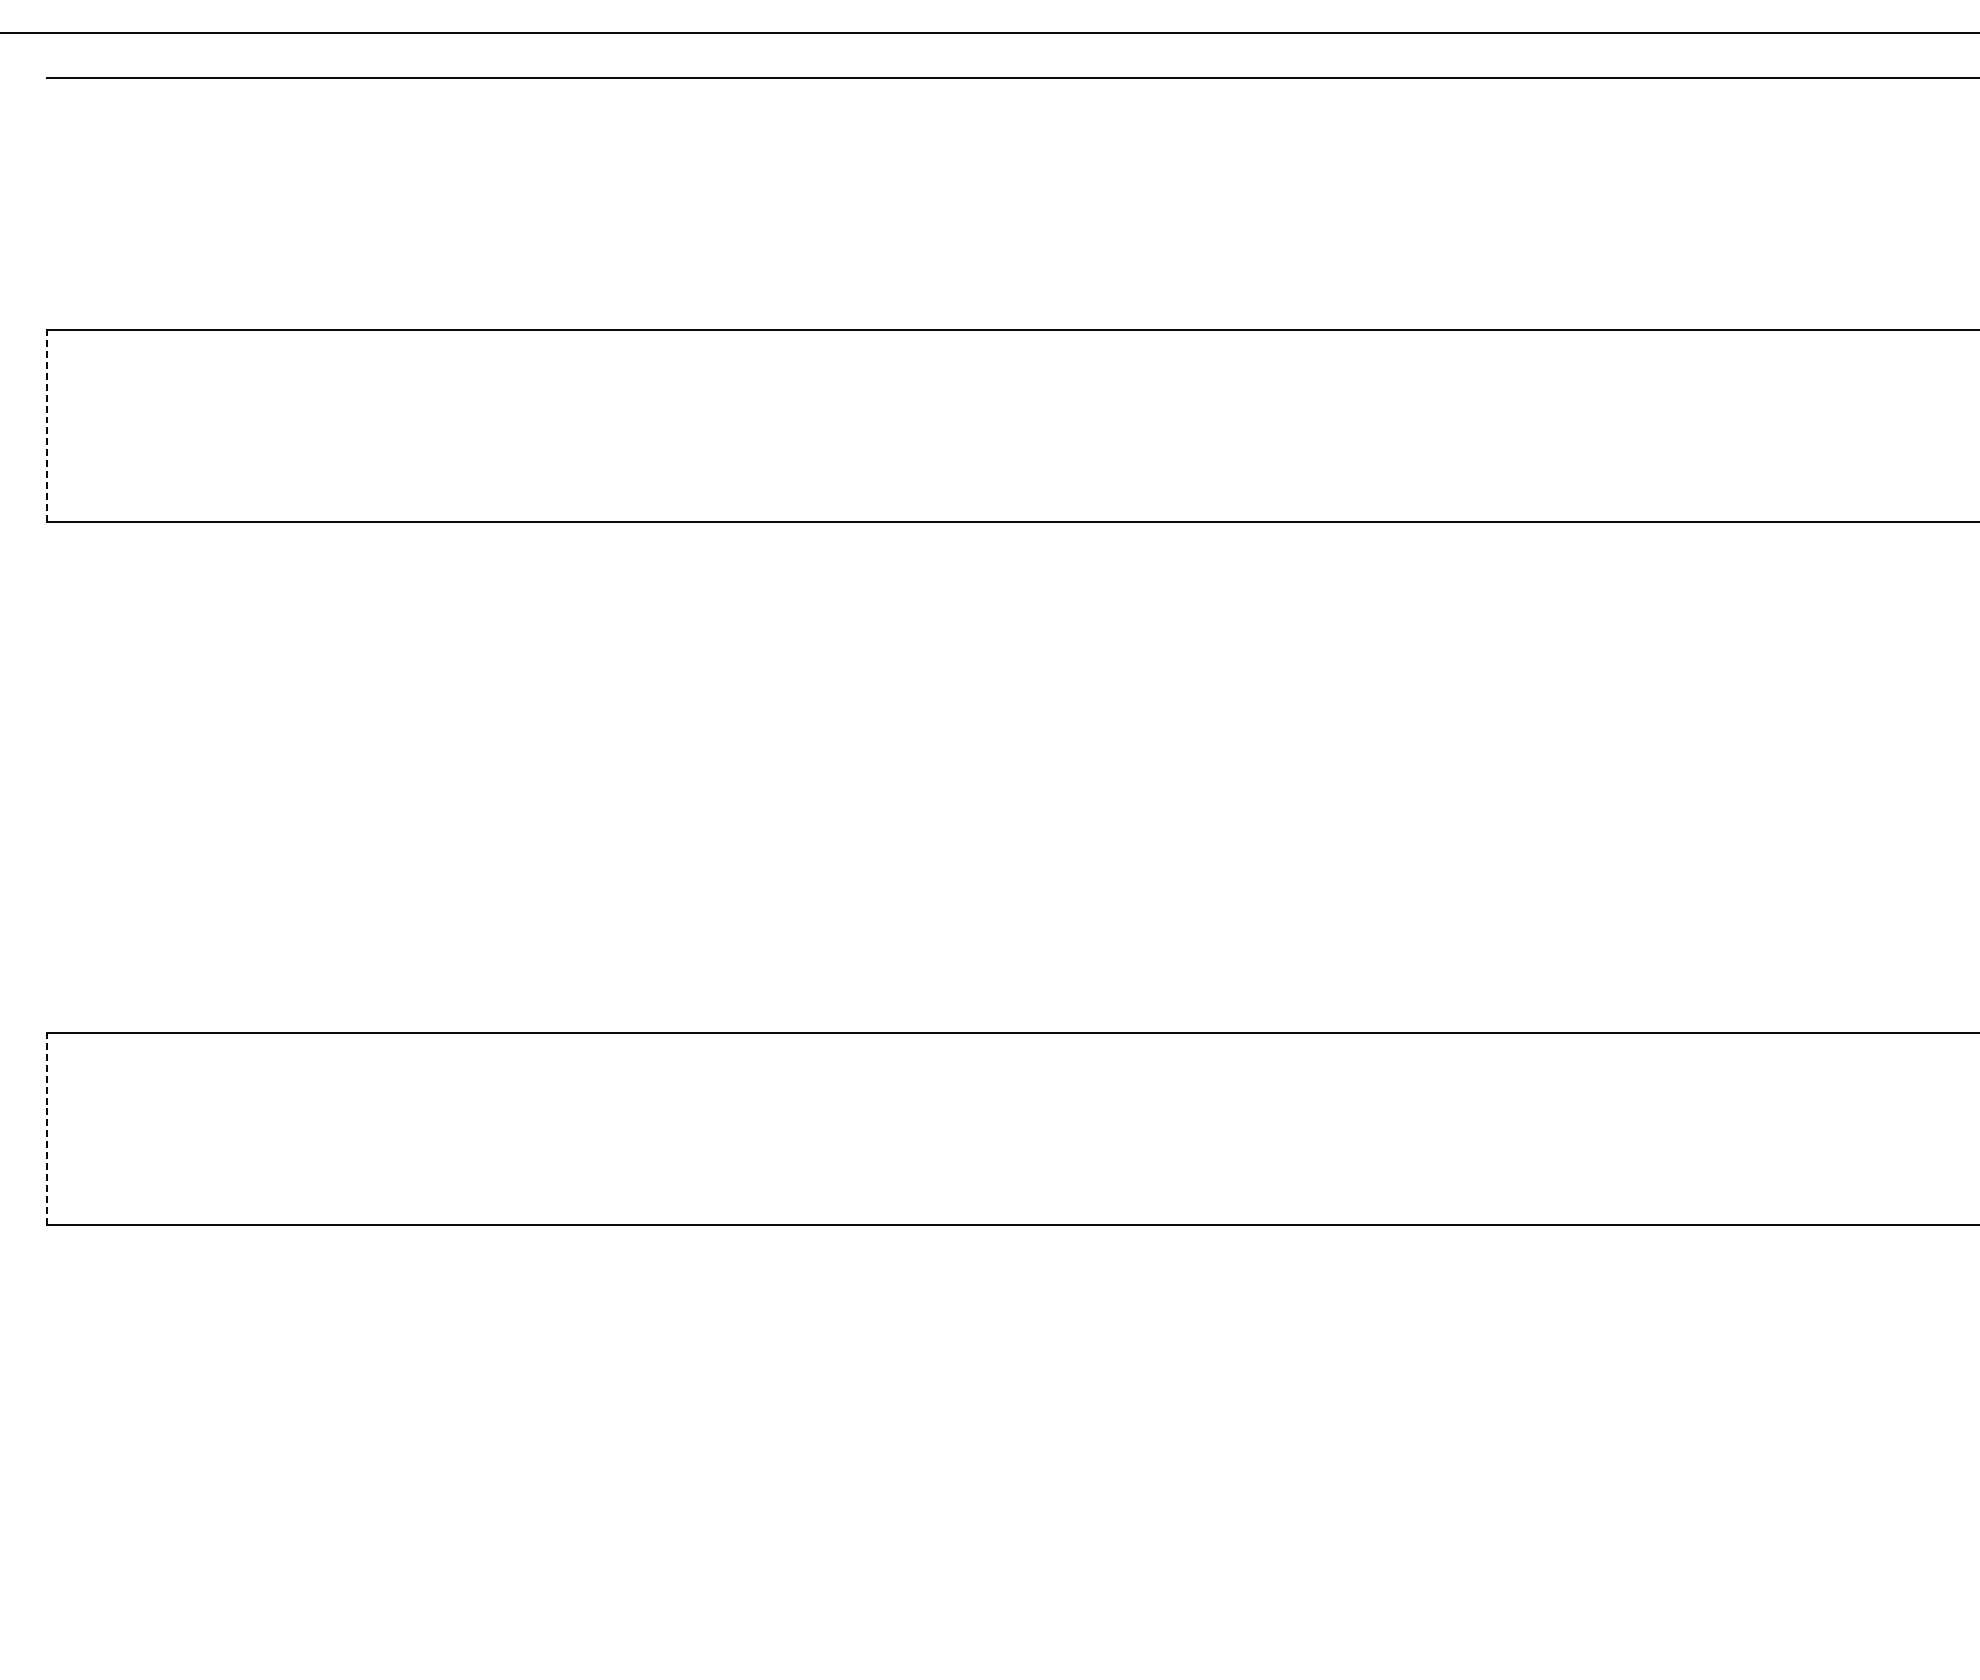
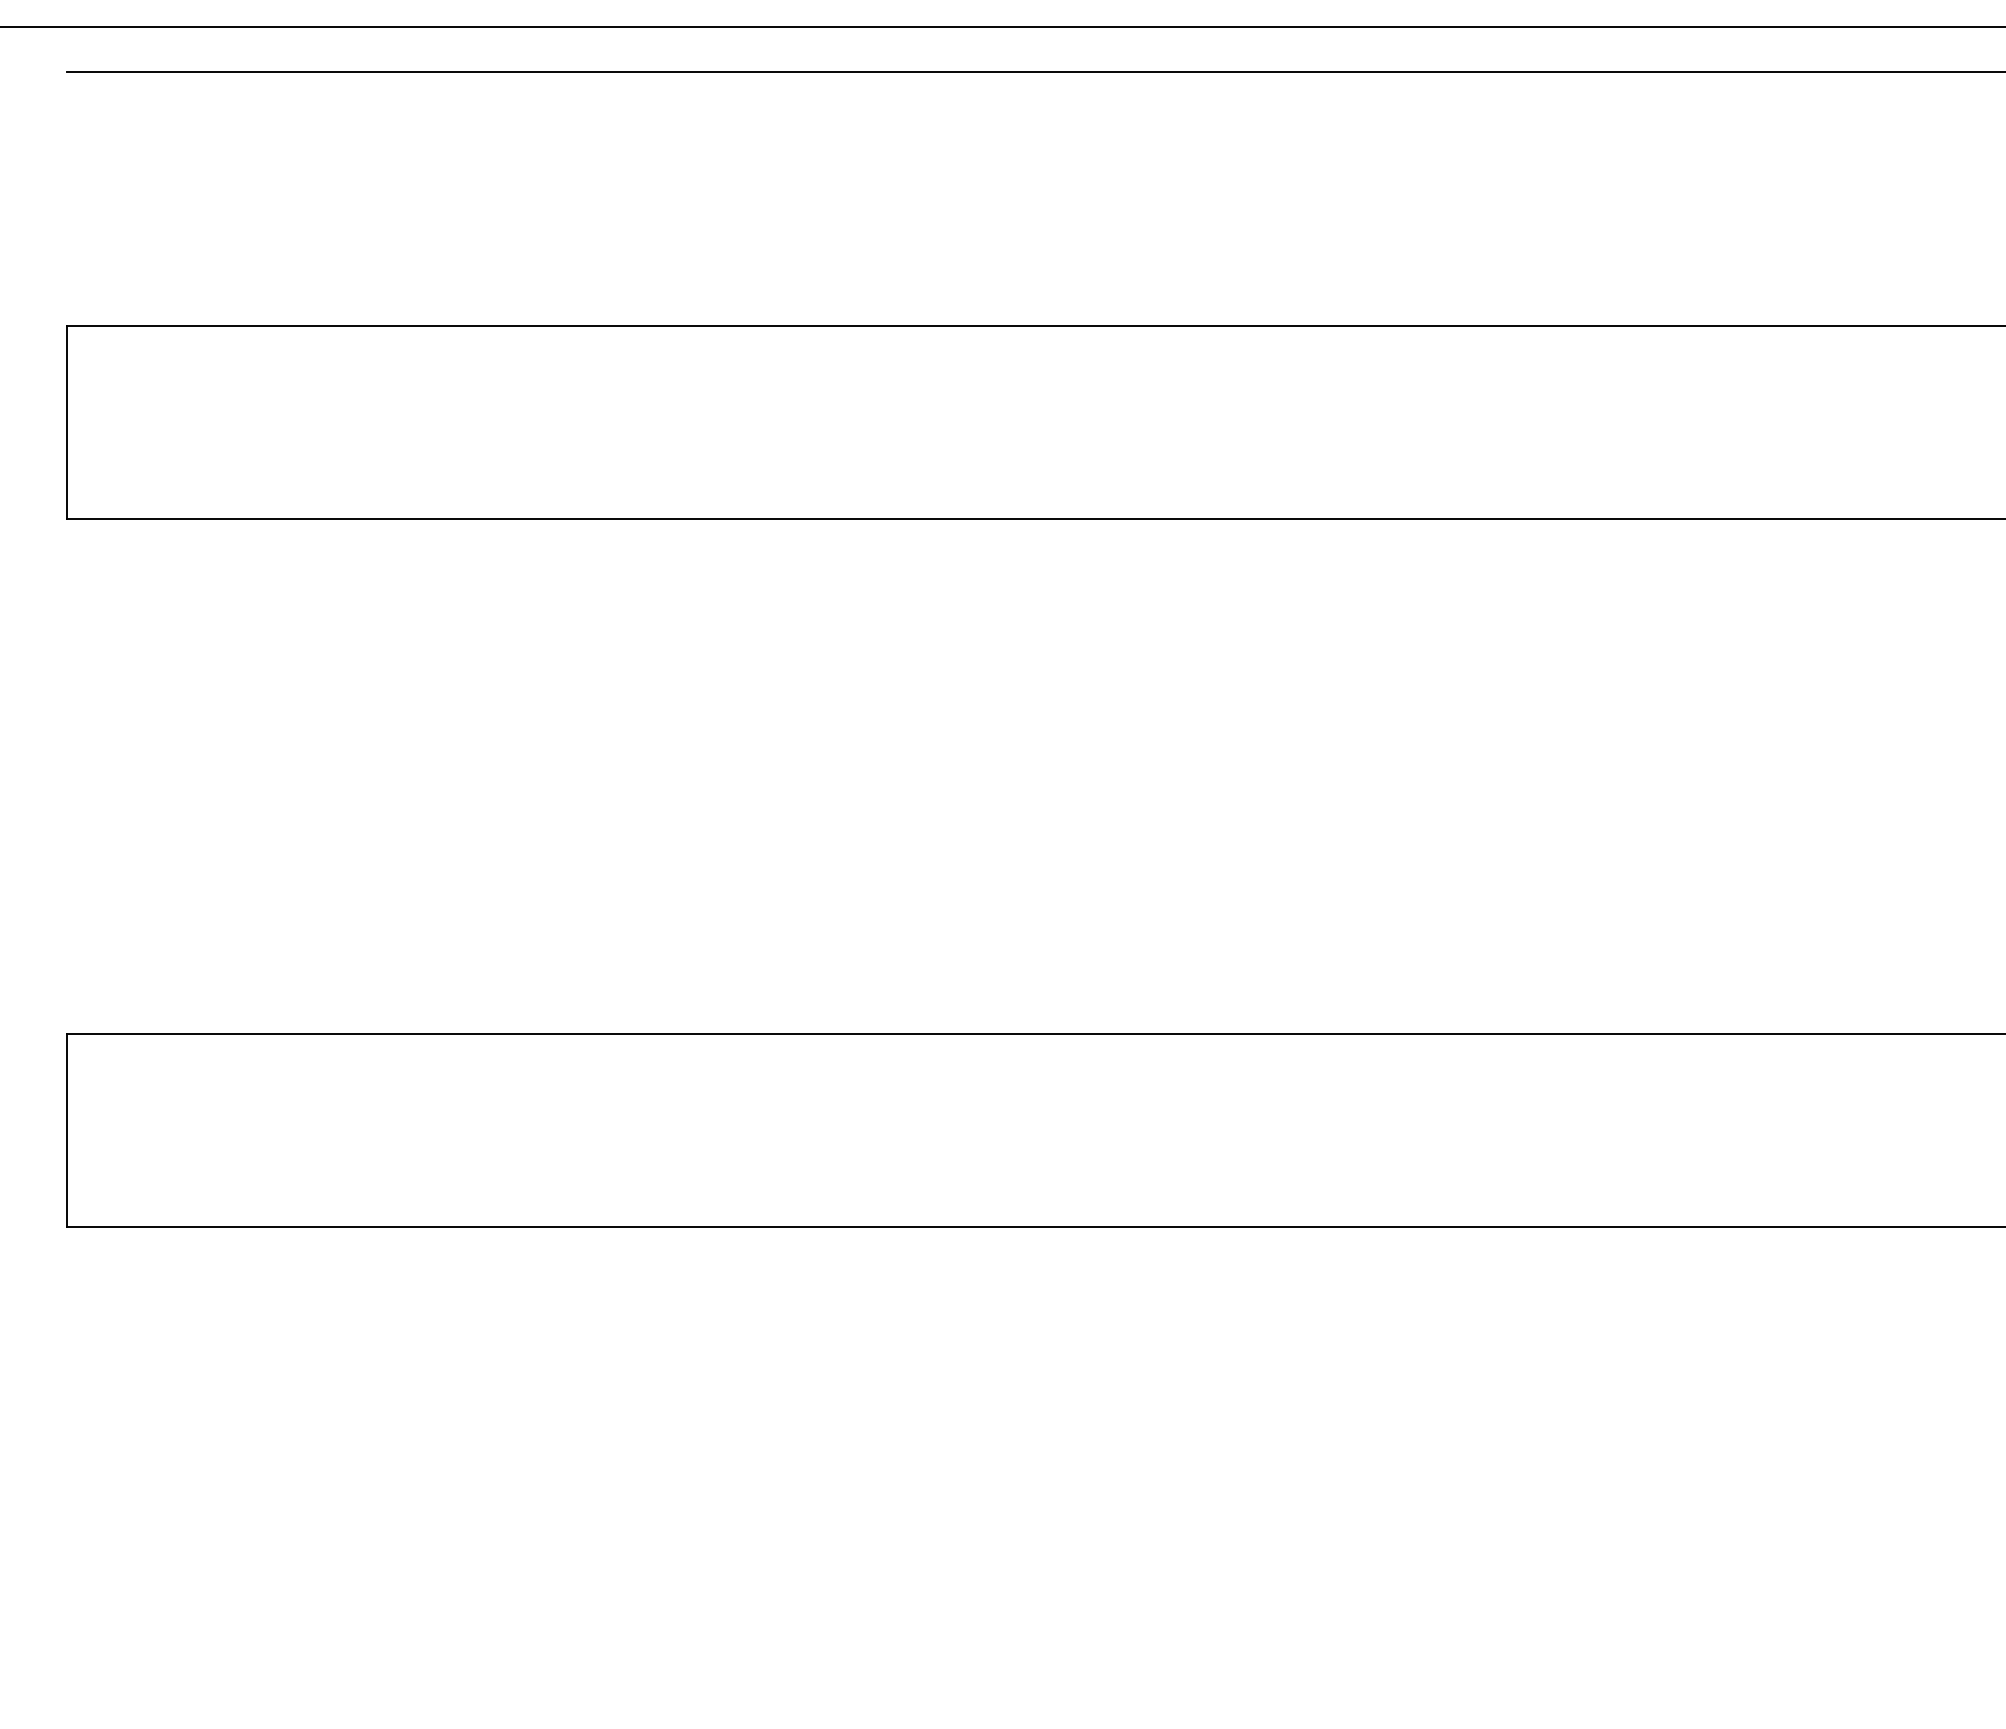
line: (47, 425) -> (67, 422), dashed -> solid
line: (47, 1128) -> (67, 1130), dashed -> solid

